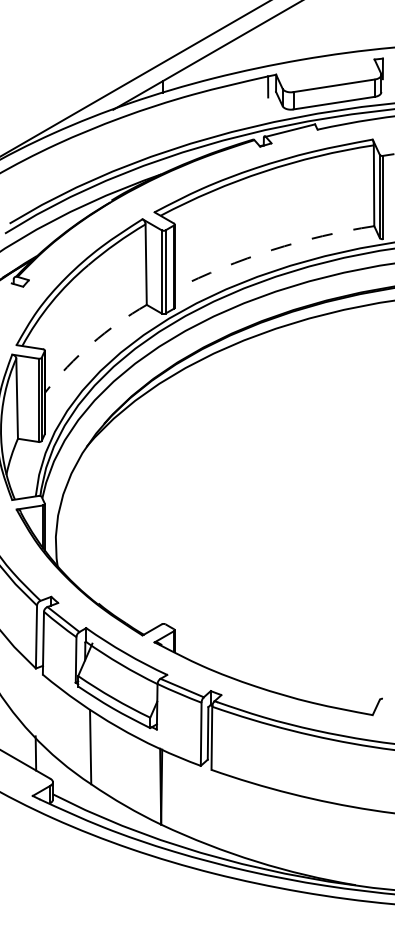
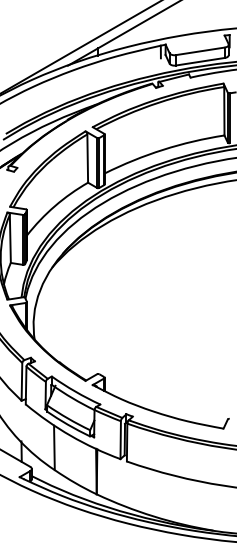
arc: (272, 249) -> (163, 149), dashed -> solid
arc: (92, 344) -> (55, 206), dashed -> solid

